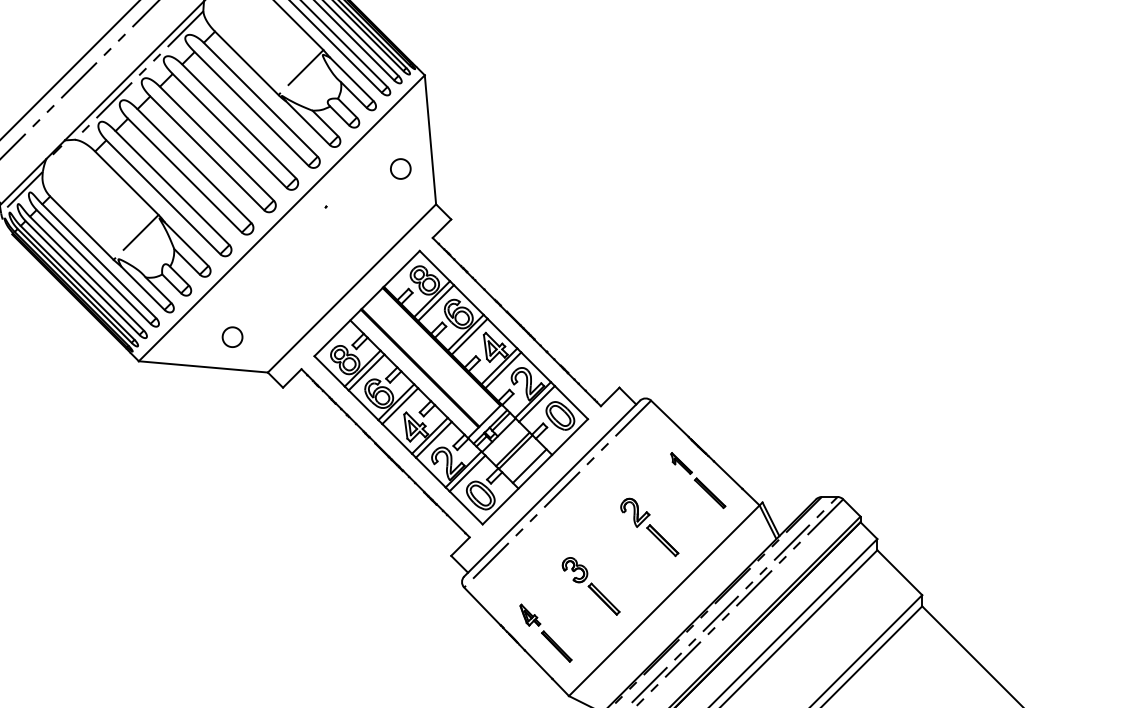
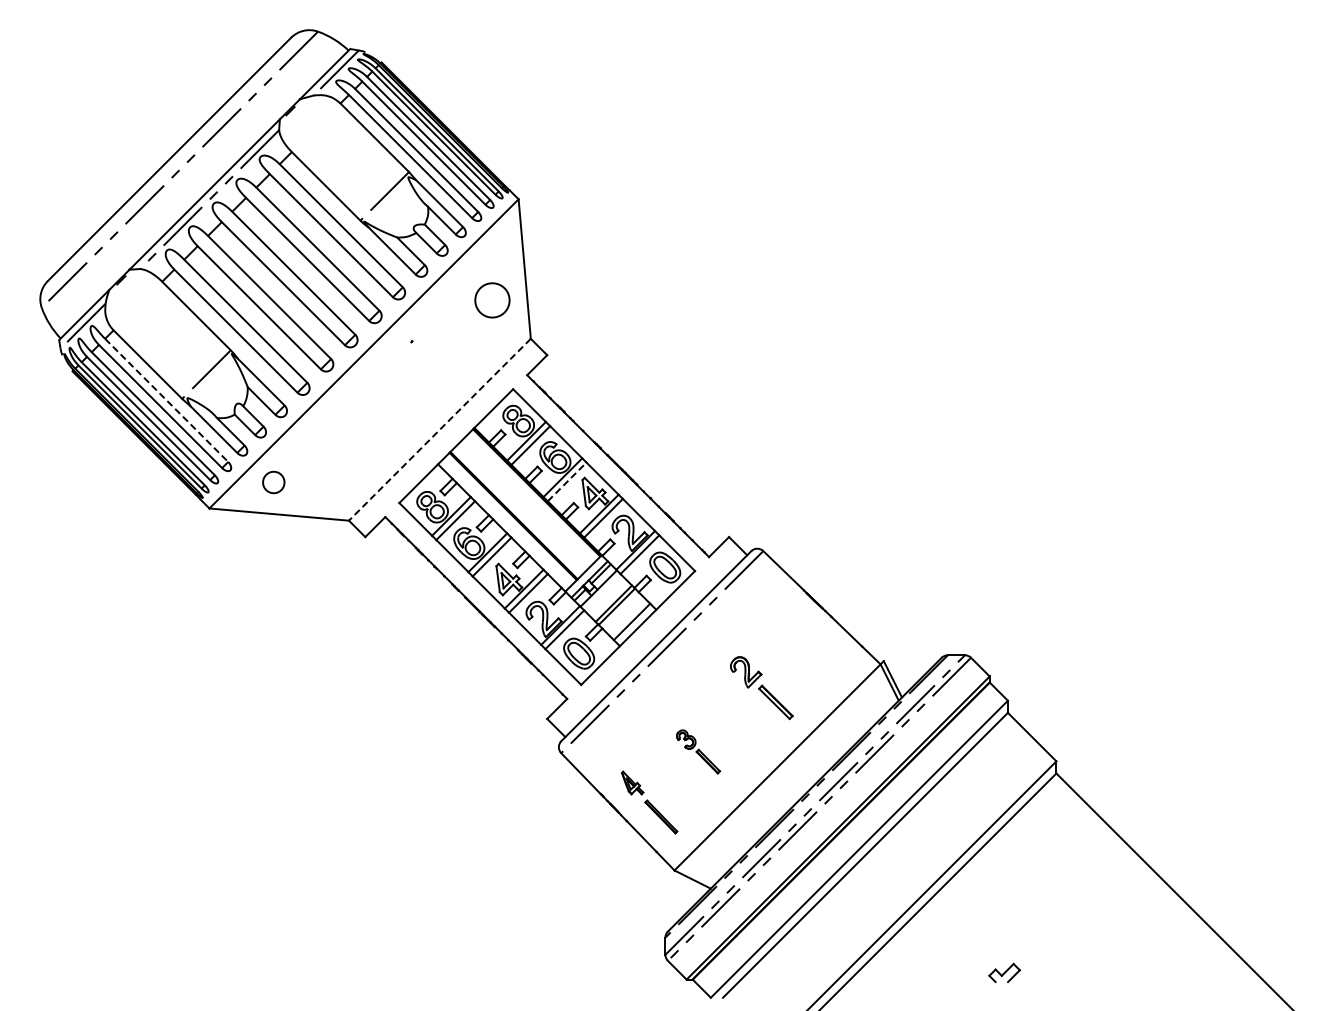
part: (400, 168) -> (492, 300), size x1.6
line: (100, 261) -> (167, 400), solid -> dashed
line: (351, 288) -> (439, 429), solid -> dashed
line: (470, 336) -> (567, 481), solid -> dashed
part: (232, 337) -> (273, 482), moved
part: (698, 480) -> (814, 637), removed
part: (591, 586) -> (698, 751), size x0.7

